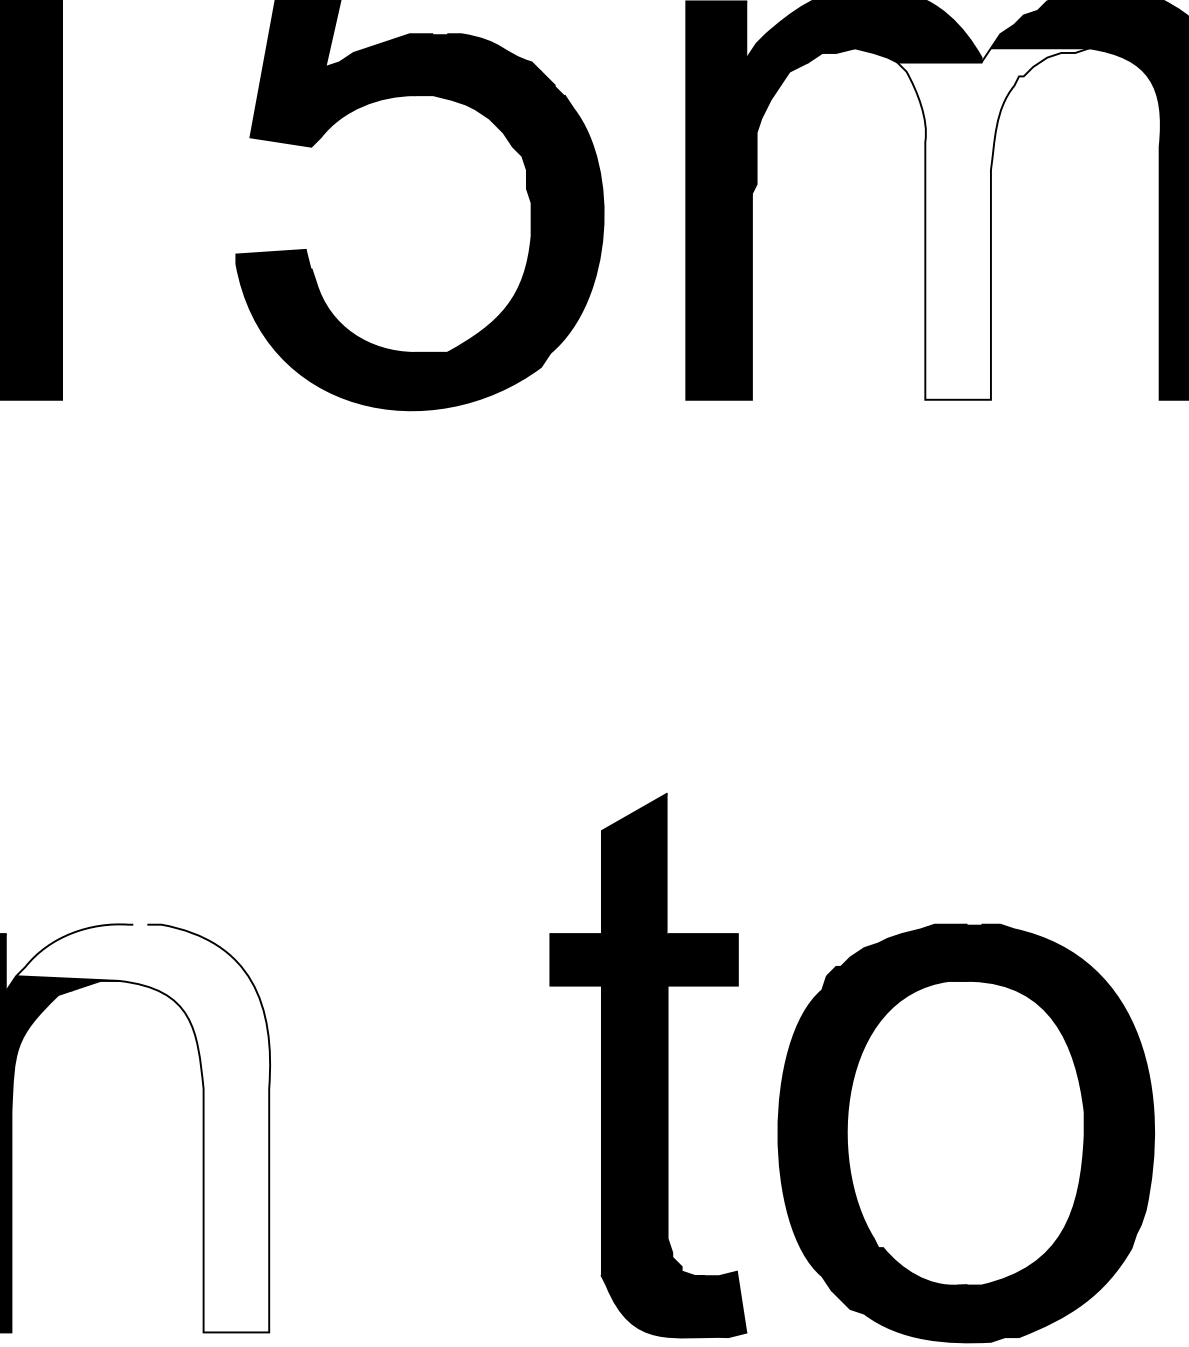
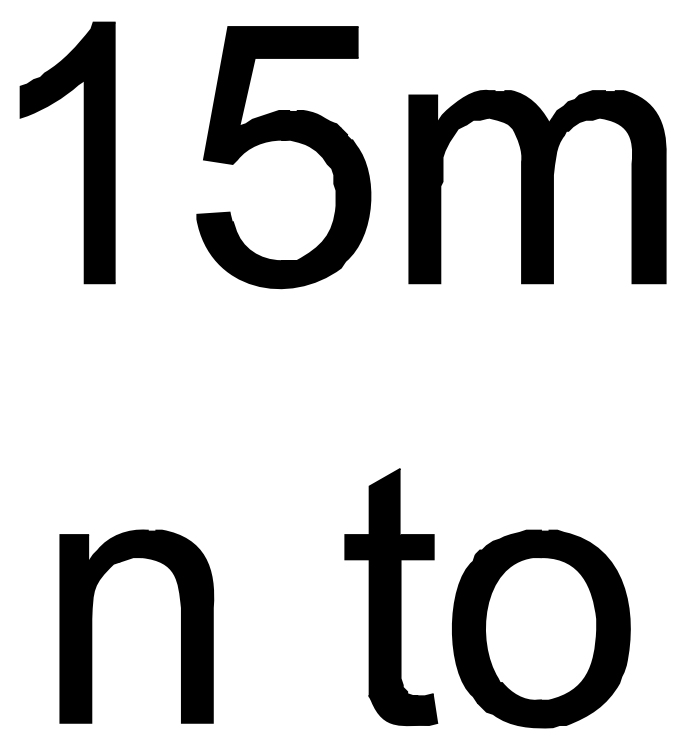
fill: (992, 224) -> (553, 200), added
fill: (143, 1128) -> (153, 626), added

